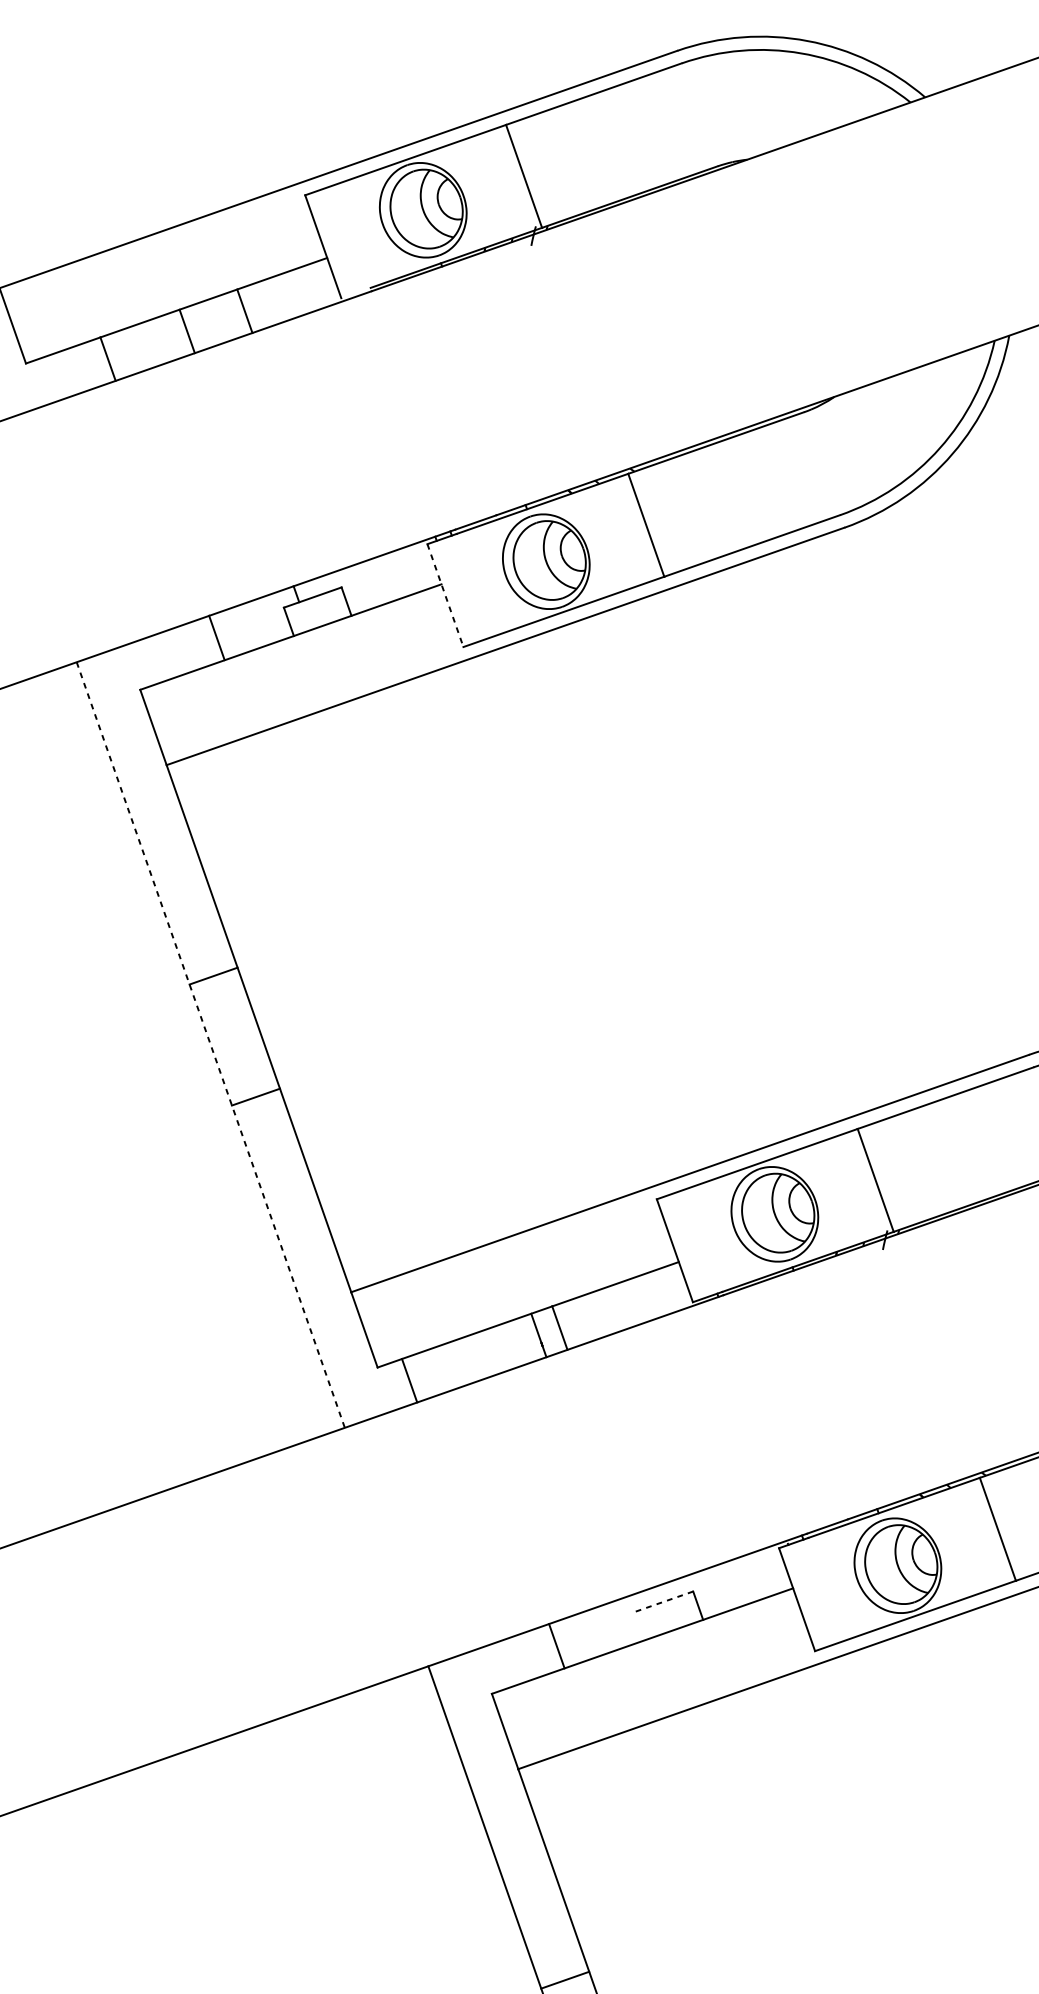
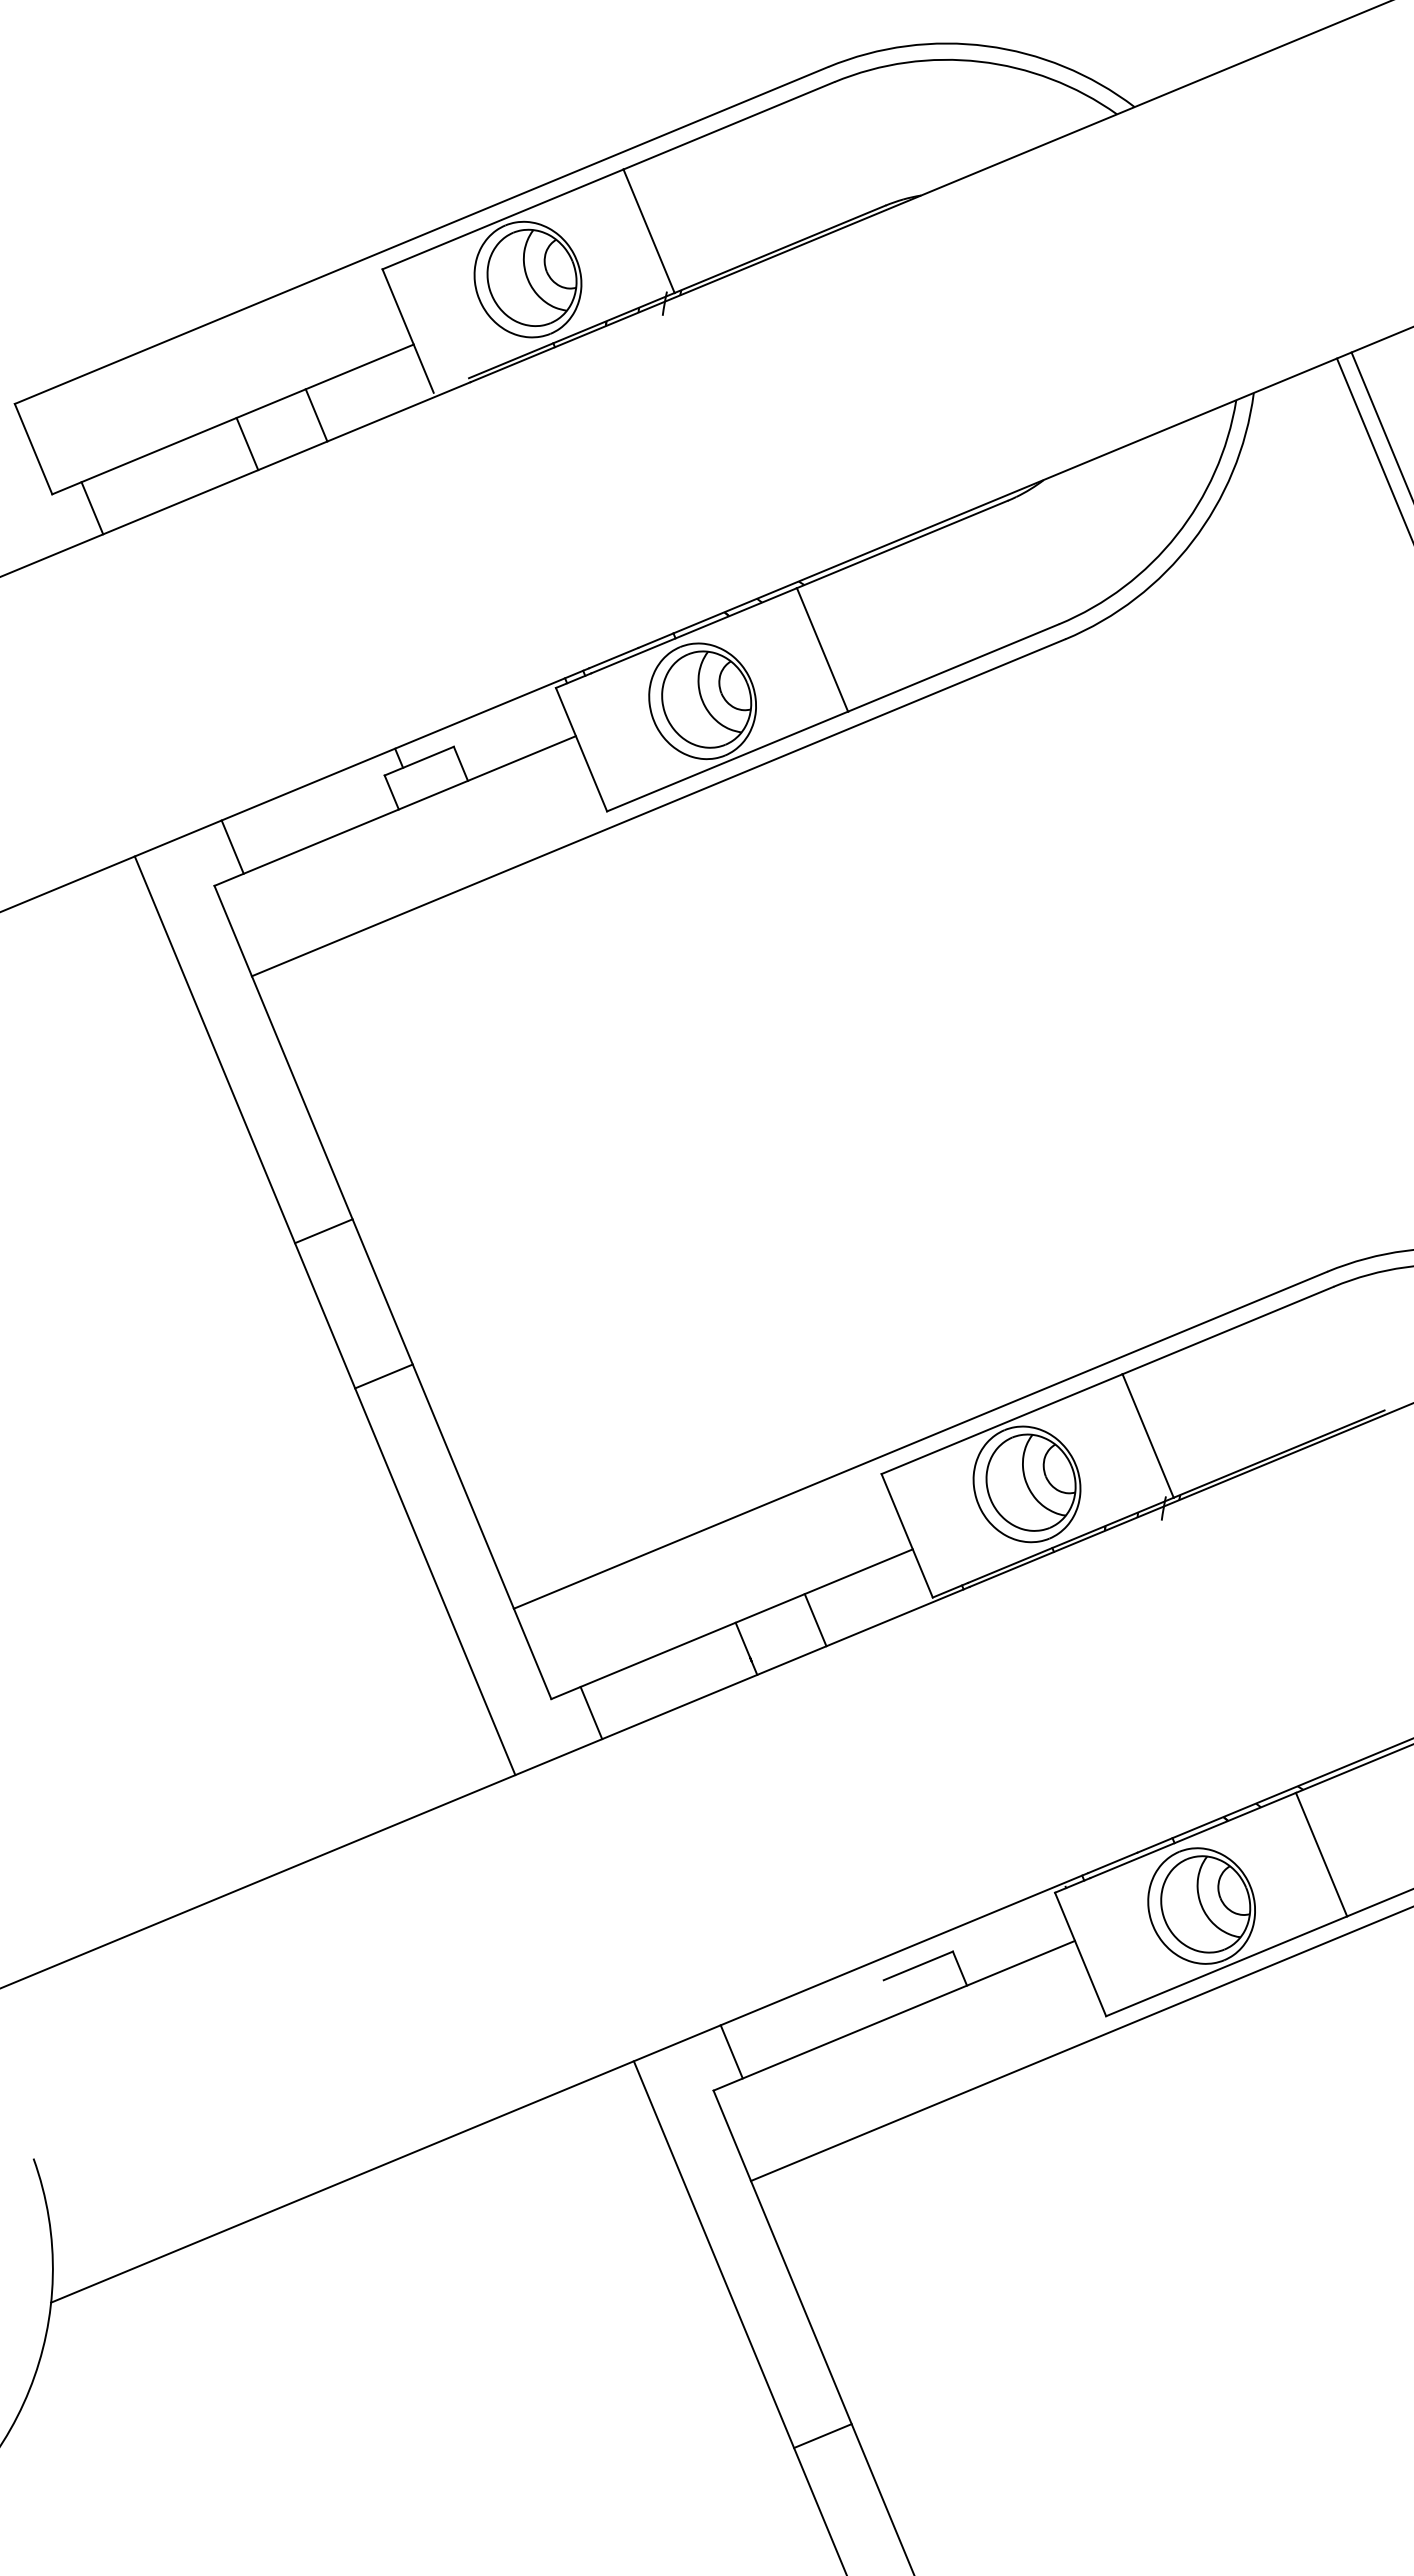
line: (108, 359) -> (92, 508), moved
line: (445, 595) -> (581, 749), dashed -> solid
line: (216, 637) -> (232, 846), moved
line: (211, 1045) -> (325, 1316), dashed -> solid
line: (559, 1328) -> (815, 1620), moved
line: (663, 1602) -> (917, 1966), dashed -> solid
line: (556, 1645) -> (731, 2051), moved

